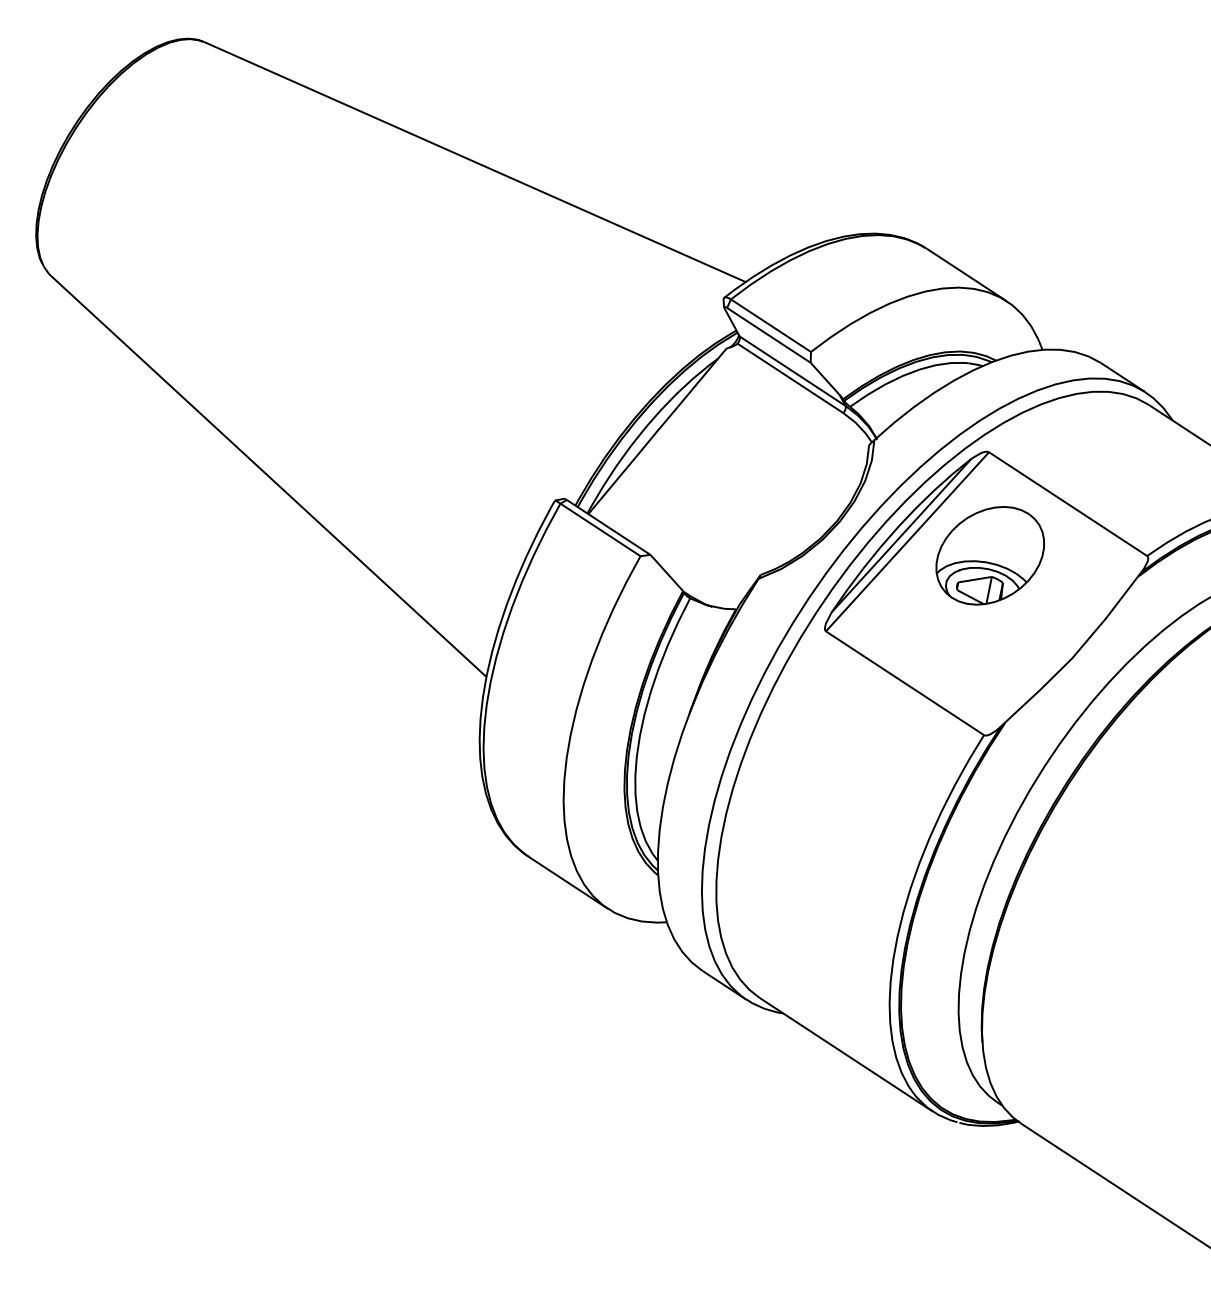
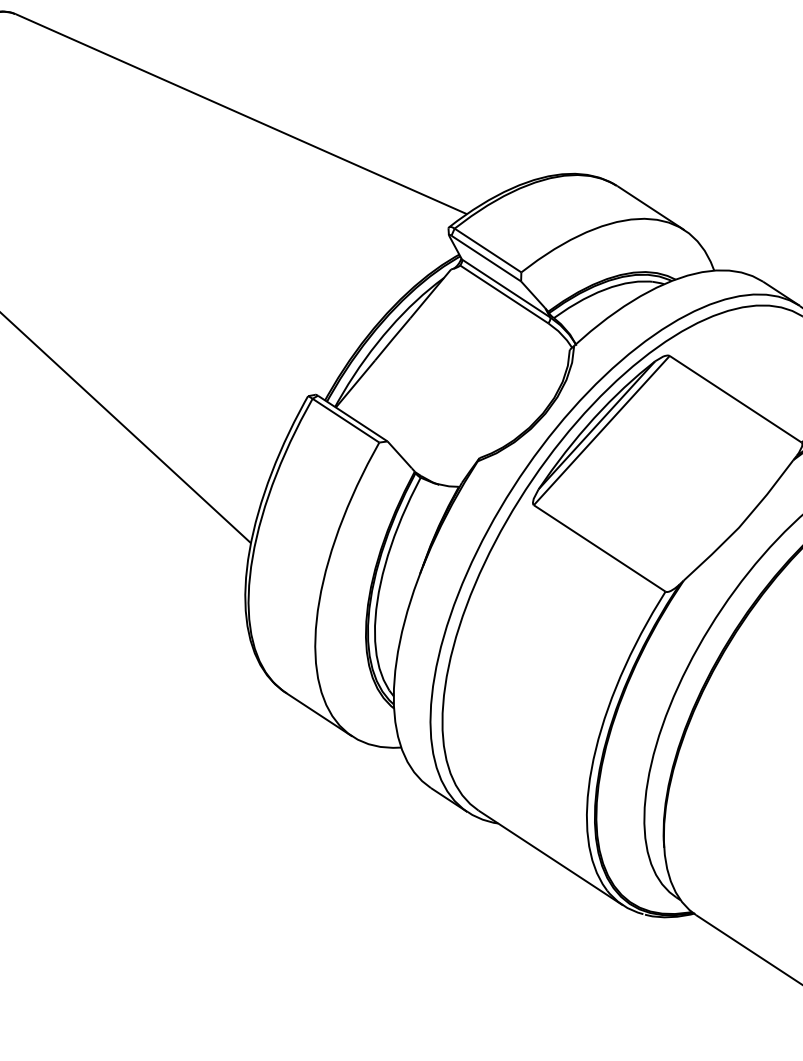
part: (989, 555) -> (670, 441), removed

